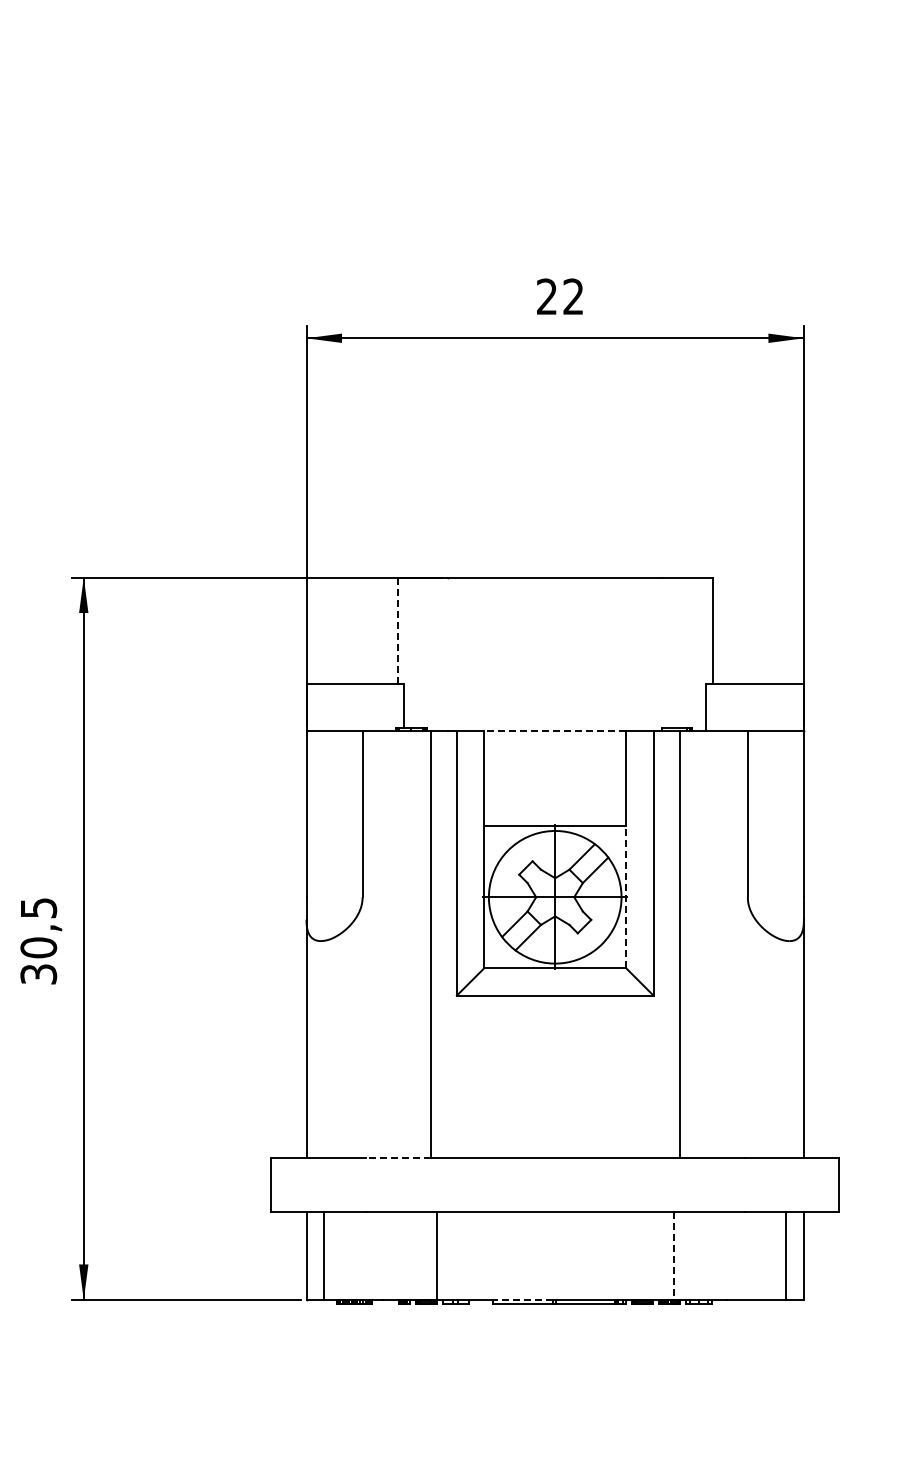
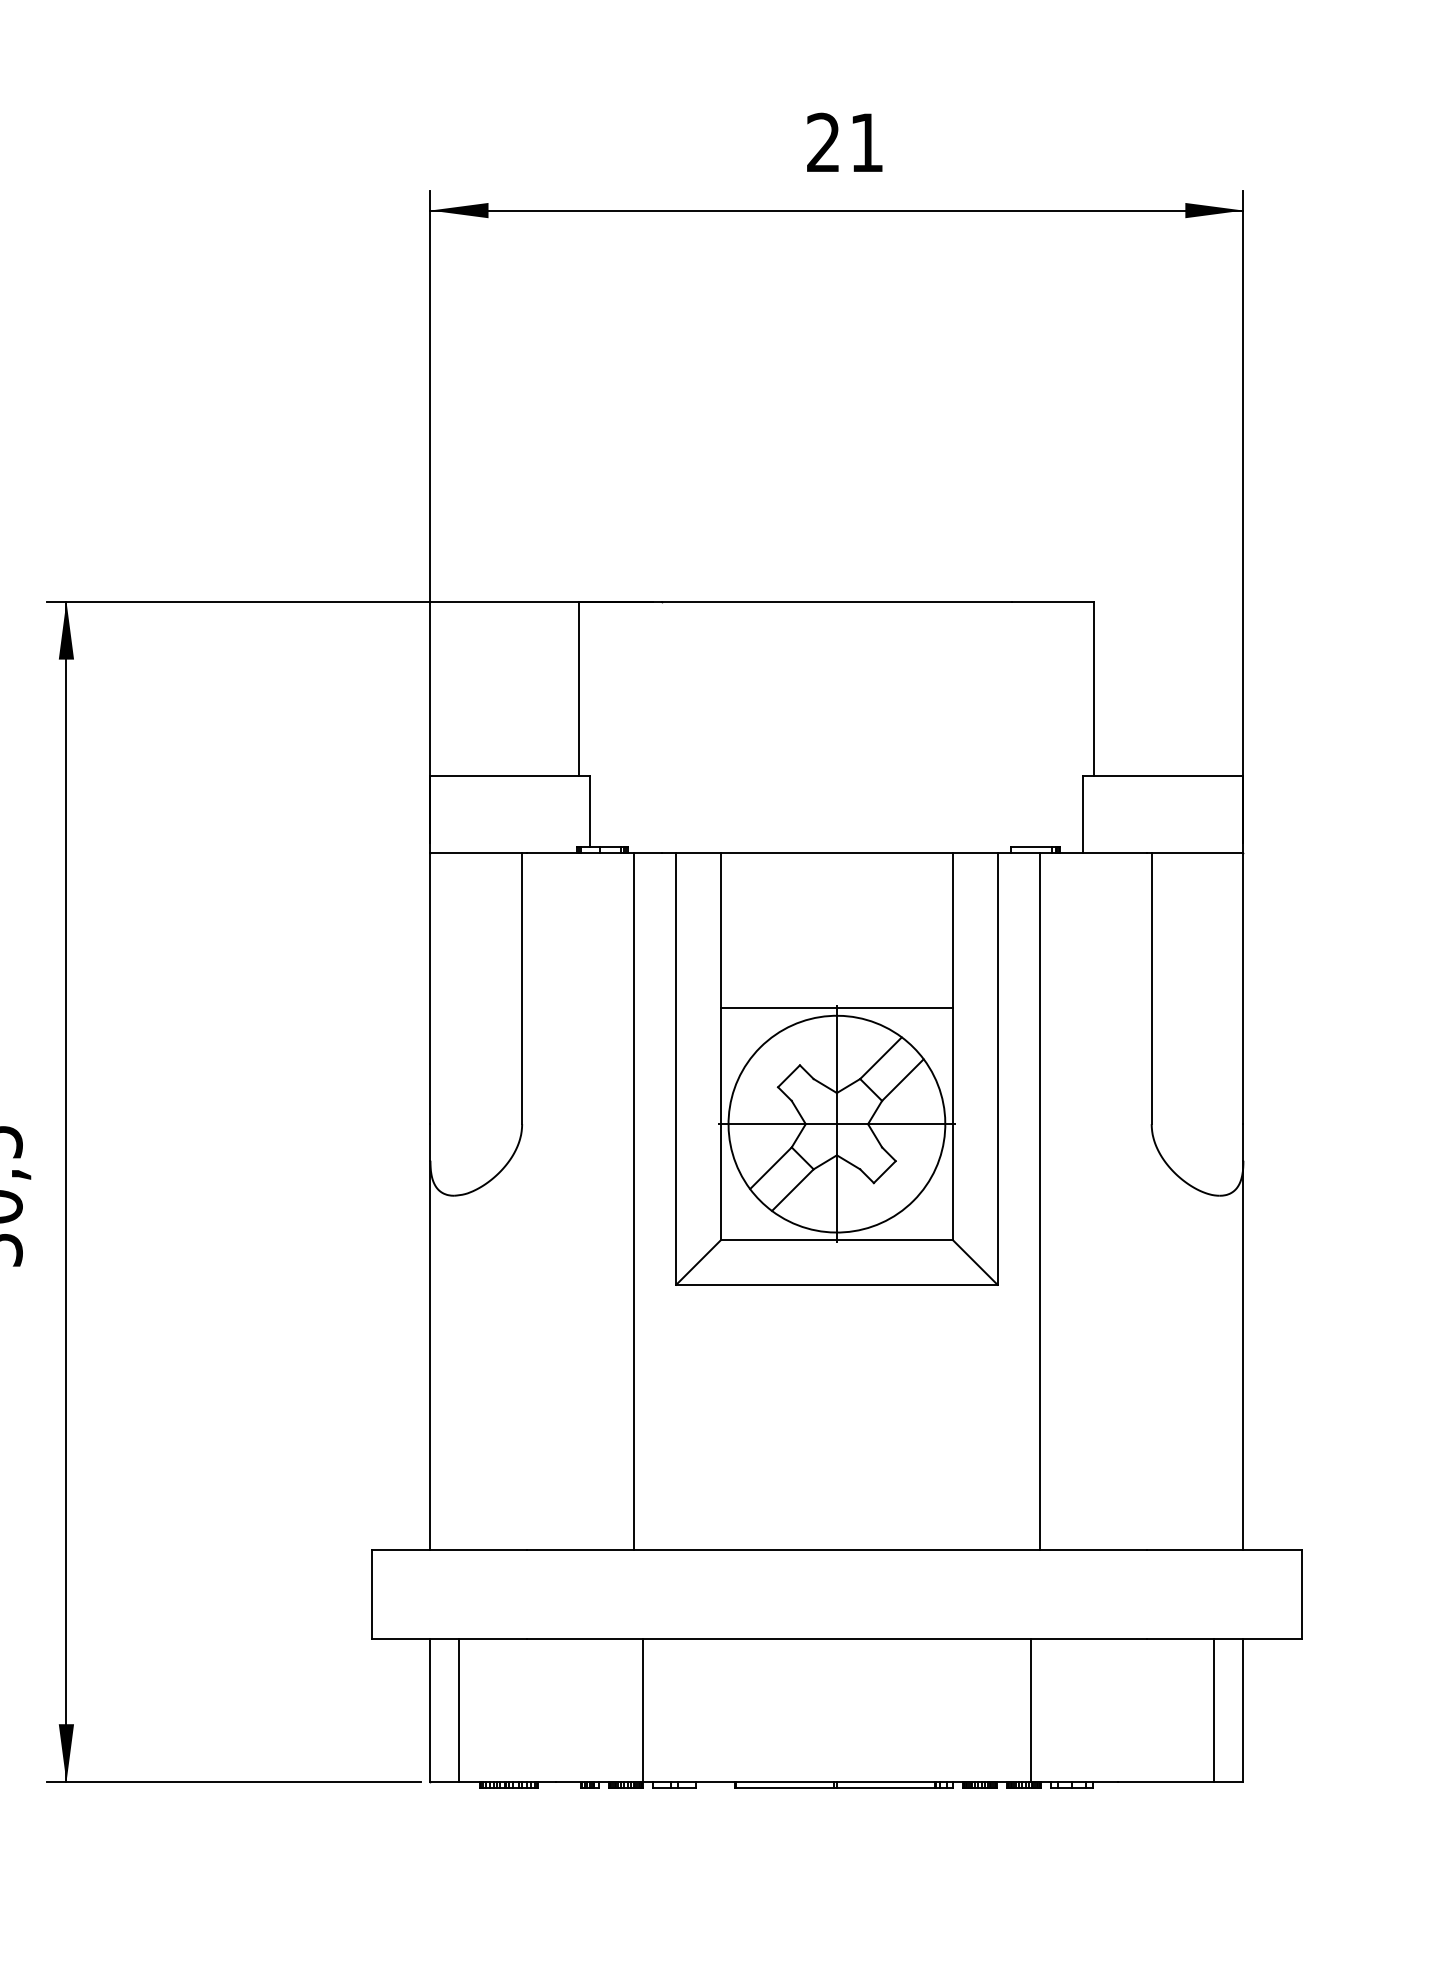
text: (572, 296) -> (865, 142), 22 -> 21
line: (397, 631) -> (579, 689), dashed -> solid
line: (554, 731) -> (835, 853), dashed -> solid
line: (626, 896) -> (953, 1122), dashed -> solid
line: (398, 1157) -> (580, 1549), dashed -> solid
line: (673, 1256) -> (1030, 1711), dashed -> solid
line: (523, 1299) -> (785, 1781), dashed -> solid

